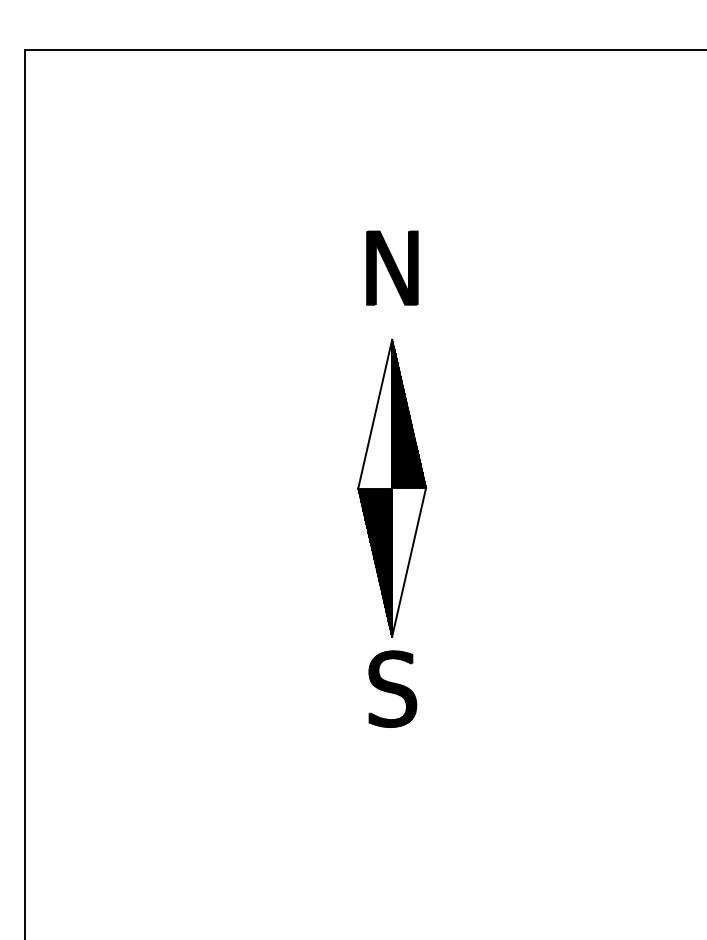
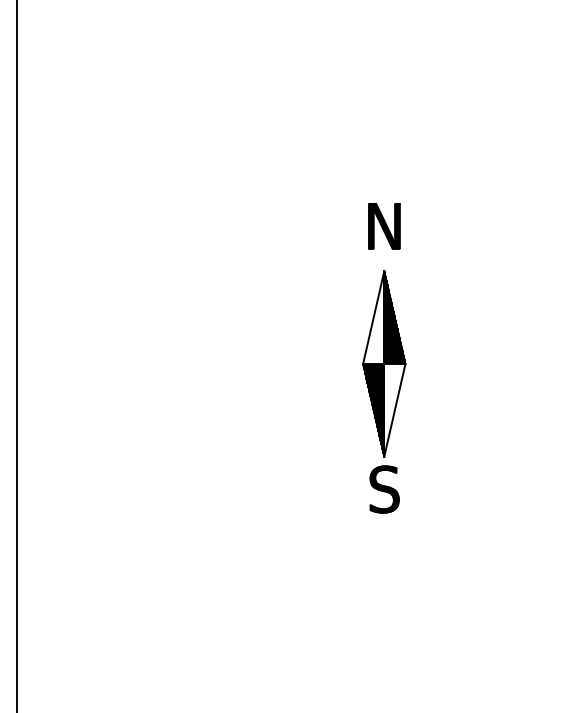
part: (391, 479) -> (383, 358), size x0.62

